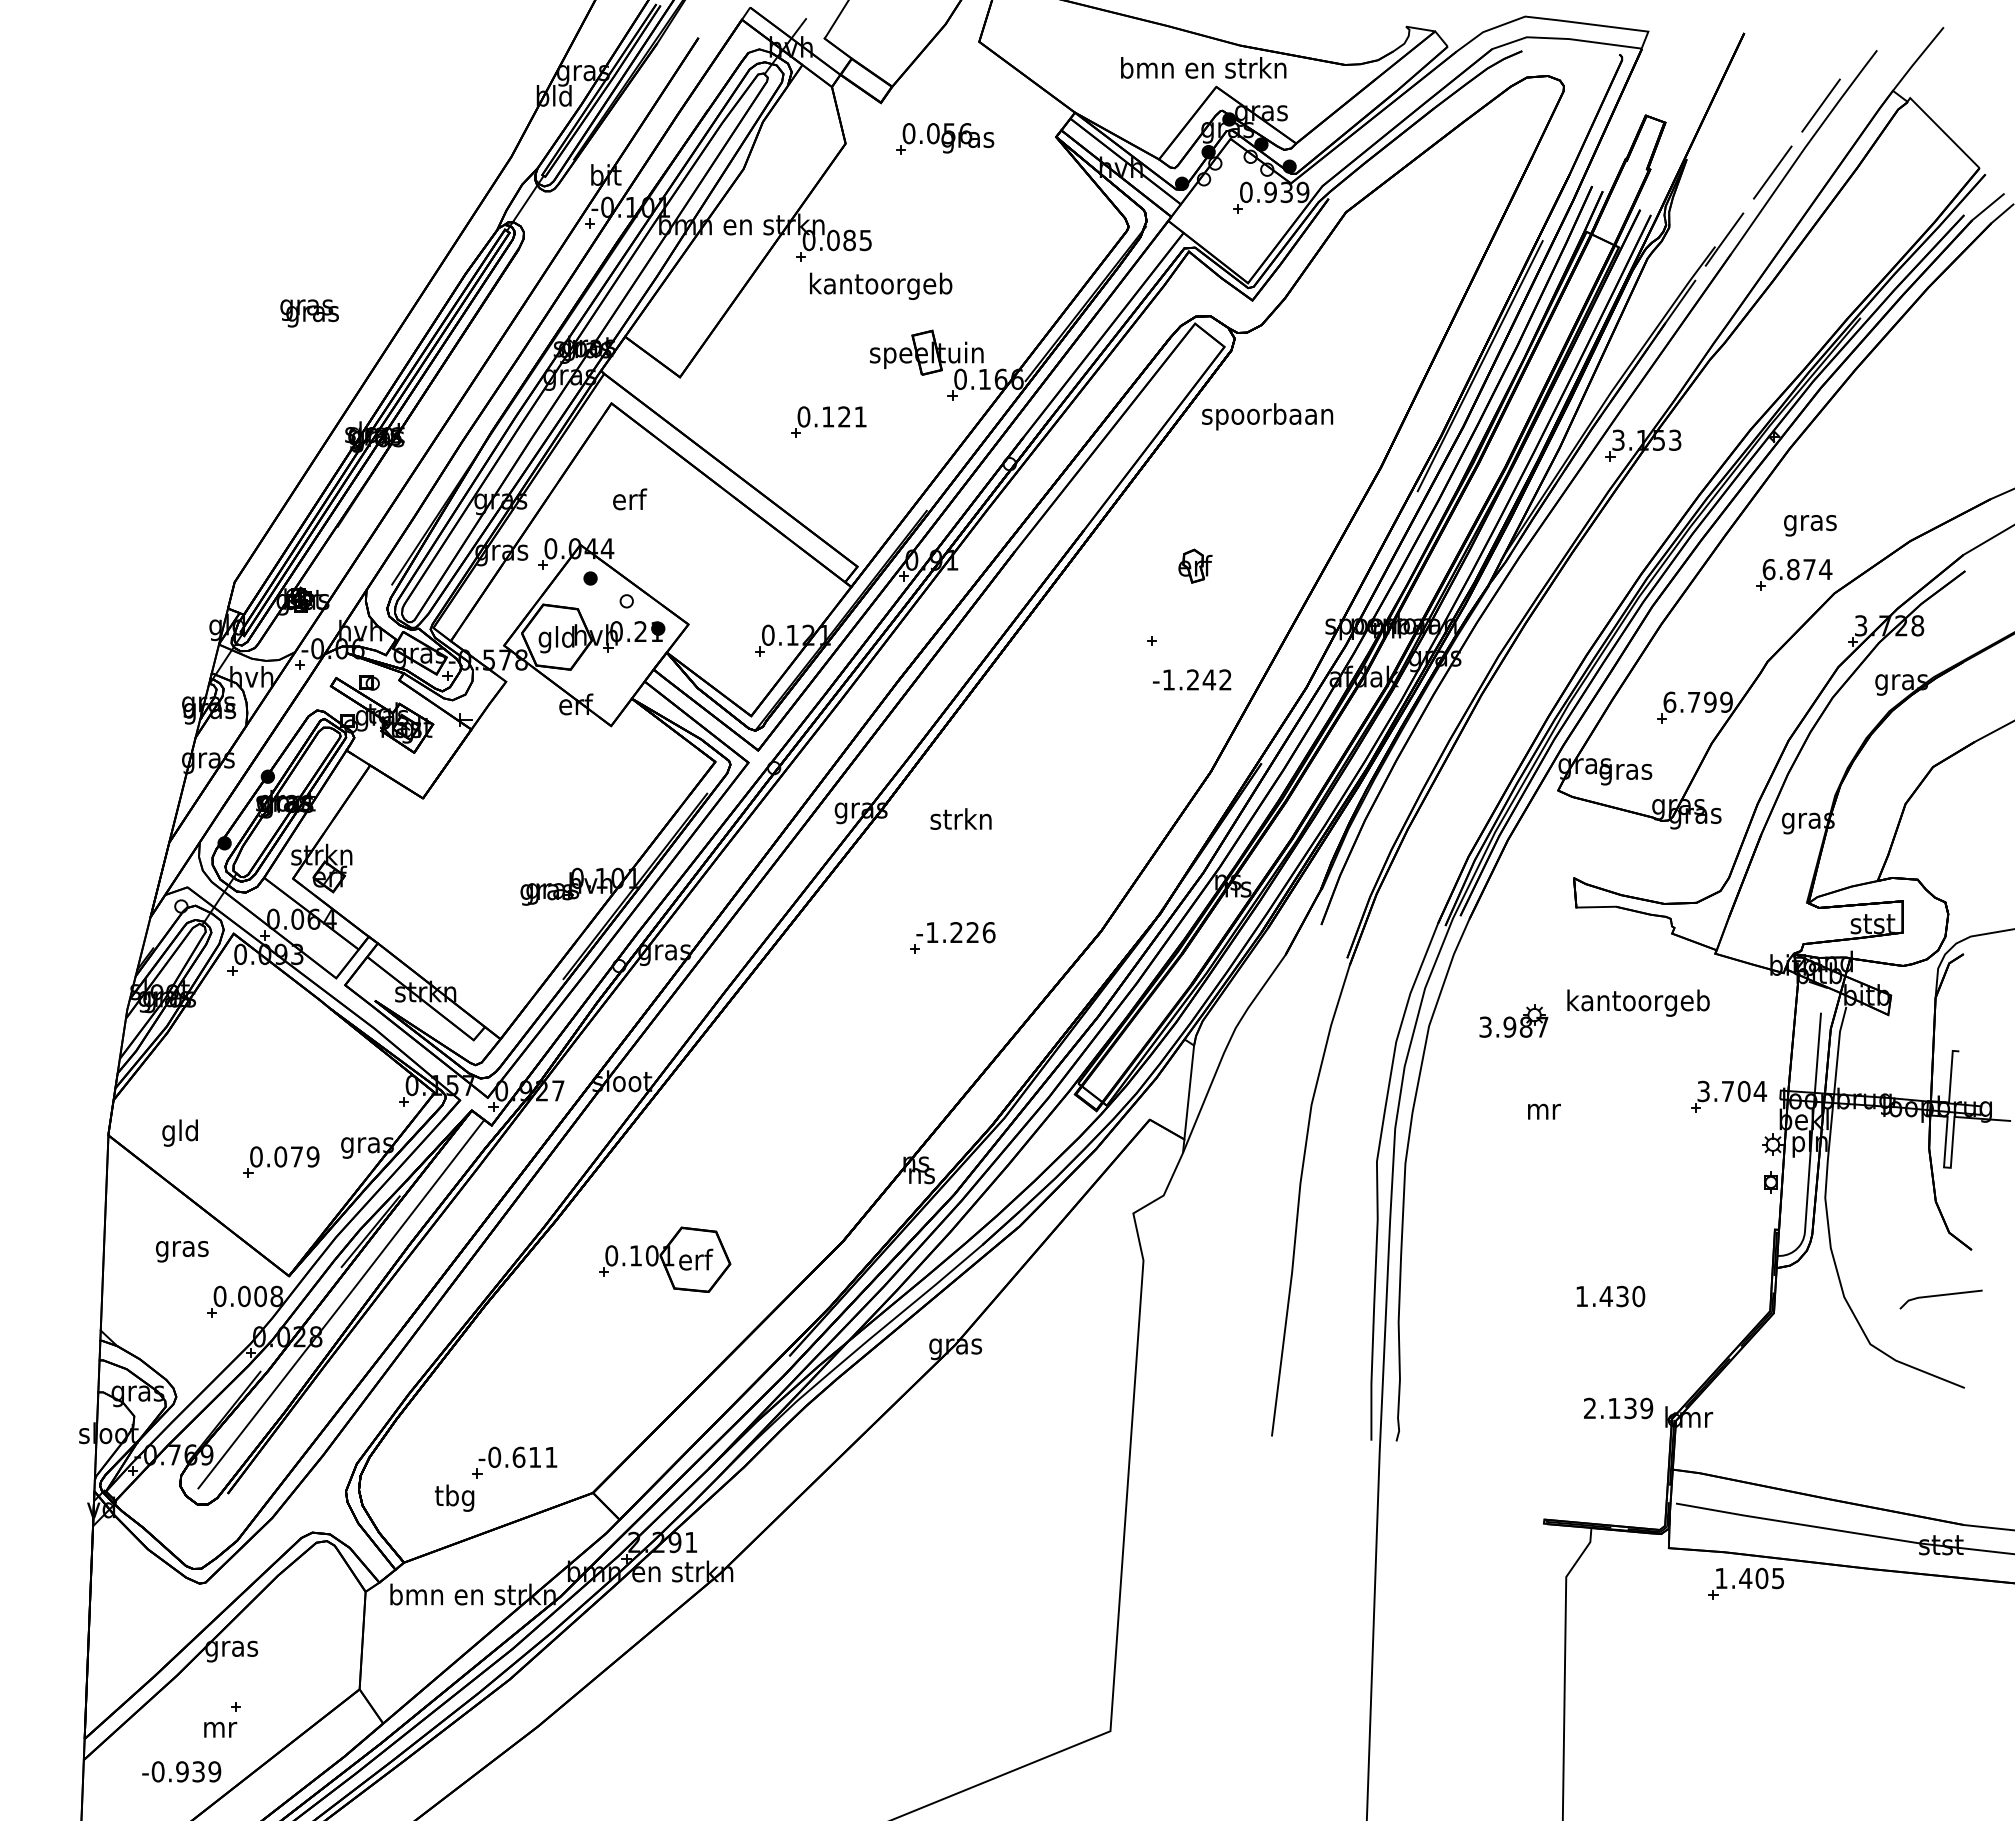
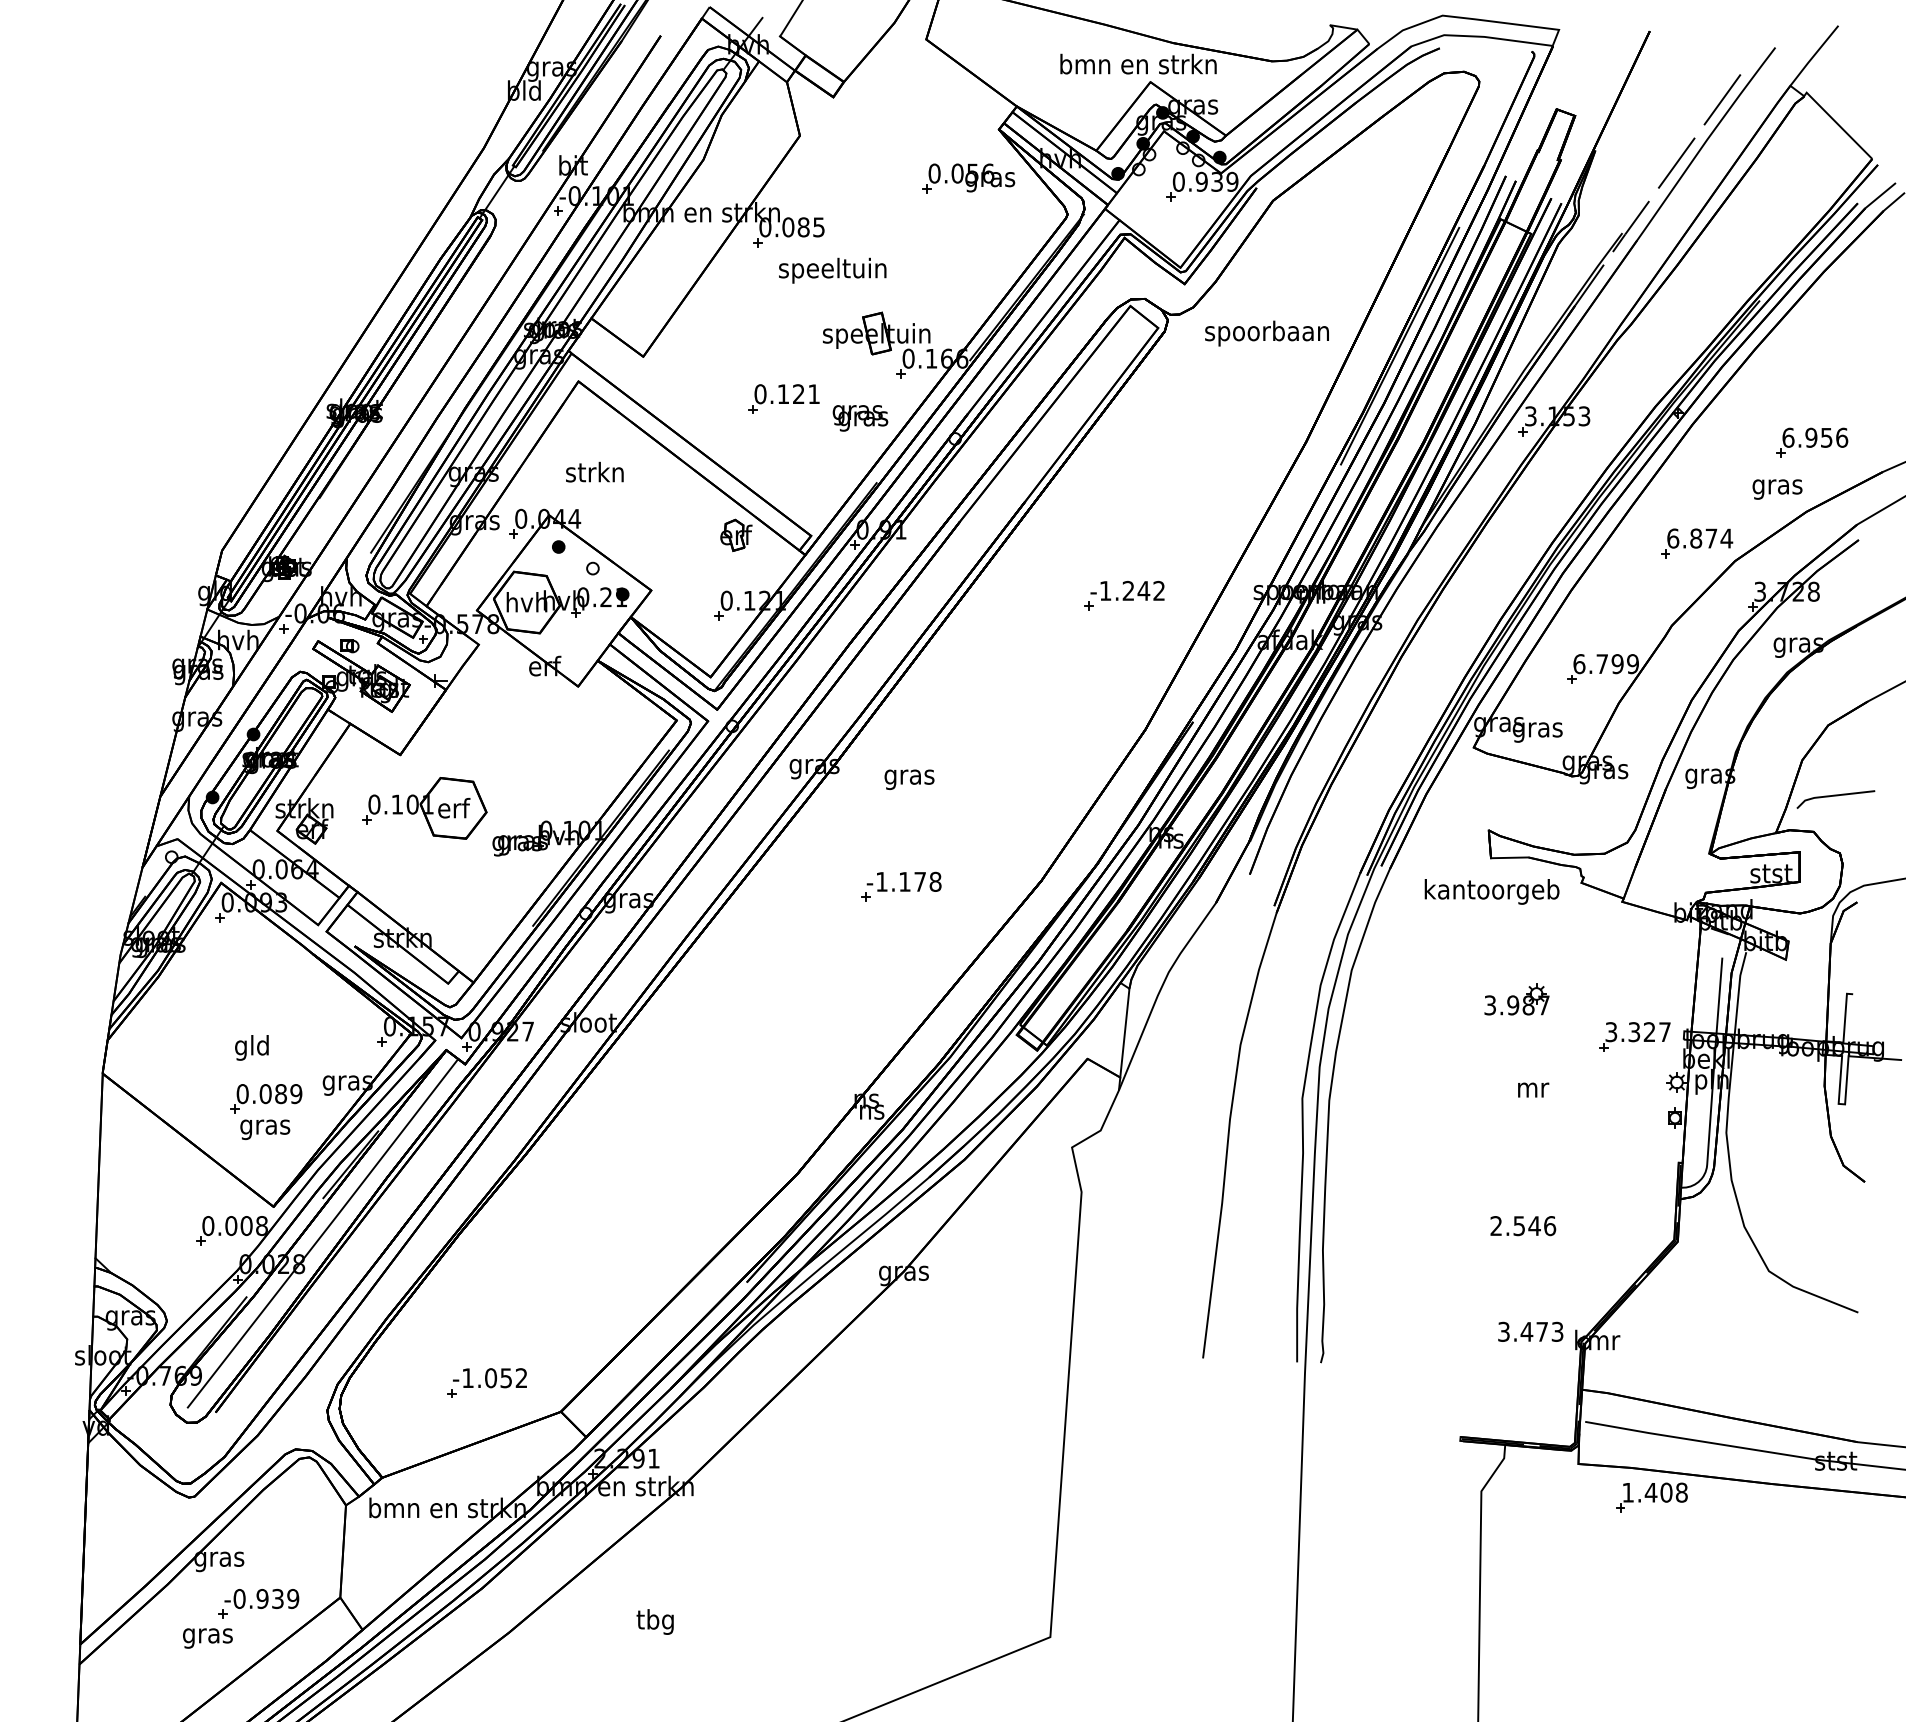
part: (945, 138) -> (969, 178), moved
text: (881, 286) -> (833, 270), kantoorgeb -> speeltuin
text: (309, 313) -> (860, 418), moved
text: (1267, 416) -> (1266, 333), moved
part: (1916, 467) -> (1812, 442), added
text: (628, 499) -> (594, 472), erf -> strkn
text: (1810, 525) -> (1777, 489), moved
part: (1195, 565) -> (736, 534), moved
text: (556, 639) -> (526, 604), gld -> hvh
text: (1192, 679) -> (1127, 590), moved
text: (960, 821) -> (908, 776), strkn -> gras
text: (972, 932) -> (919, 881), -1.226 -> -1.178
text: (1638, 1002) -> (1492, 891), moved
part: (1513, 1020) -> (1516, 999), moved
text: (1744, 1091) -> (1649, 1032), 3.704 -> 3.327
text: (1544, 1111) -> (1533, 1089), moved
text: (179, 1132) -> (251, 1047), moved
text: (296, 1156) -> (280, 1093), 0.079 -> 0.089
text: (182, 1251) -> (265, 1129), moved
part: (665, 1259) -> (425, 808), moved
text: (1610, 1296) -> (1523, 1226), 1.430 -> 2.546
line: (1940, 1296) -> (1835, 796), moved
text: (1618, 1408) -> (1530, 1331), 2.139 -> 3.473
text: (522, 1457) -> (494, 1378), -0.611 -> -1.052
text: (454, 1497) -> (655, 1621), moved
text: (1777, 1578) -> (1681, 1492), 1.405 -> 1.408
text: (219, 1732) -> (207, 1638), mr -> gras
text: (181, 1771) -> (261, 1598), moved

